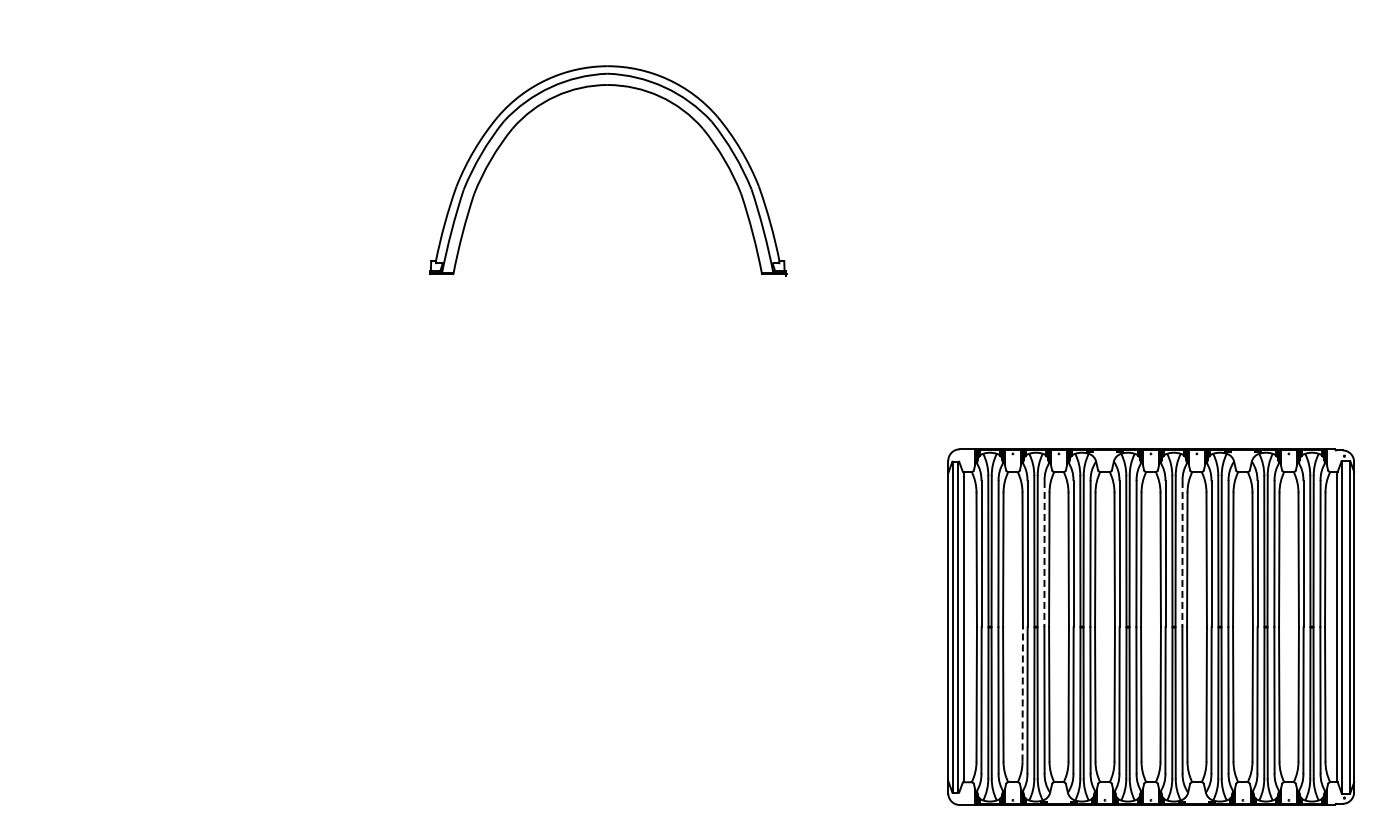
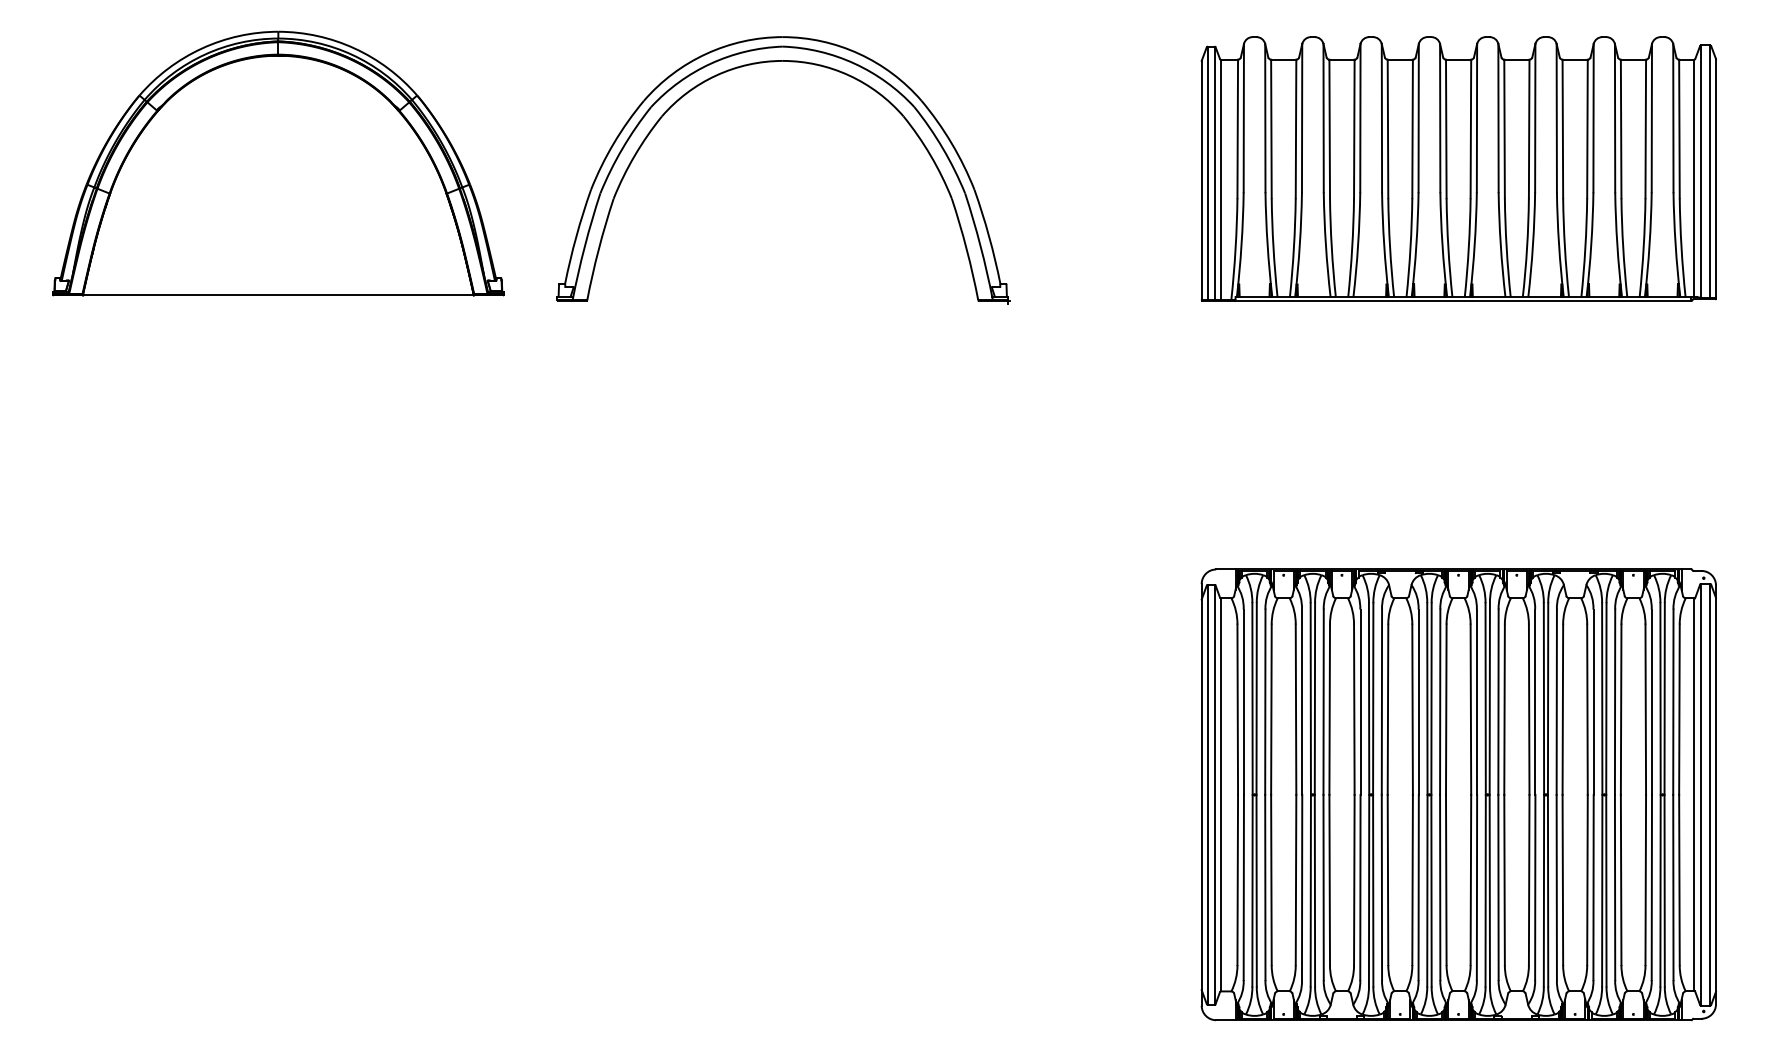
part: (614, 86) -> (791, 62), moved
part: (219, 129) -> (278, 164), added
part: (1151, 133) -> (1459, 169), added
line: (1044, 554) -> (1323, 702), dashed -> solid
line: (1182, 554) -> (1498, 702), dashed -> solid
line: (1022, 693) -> (1295, 878), dashed -> solid

